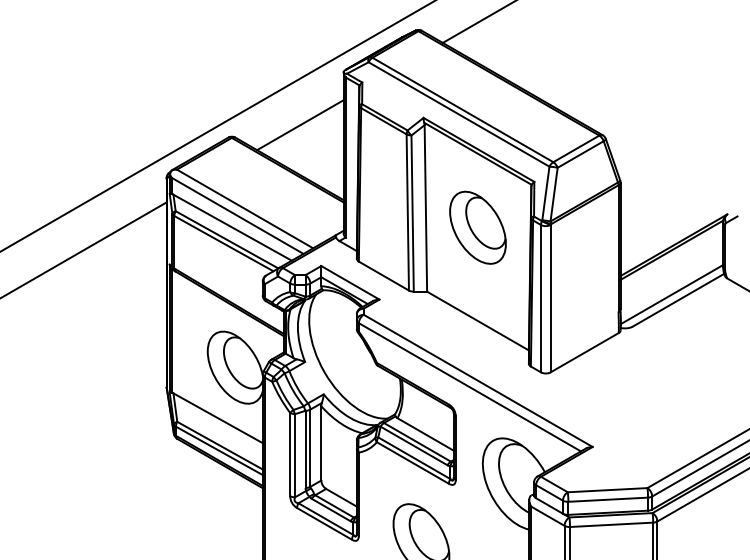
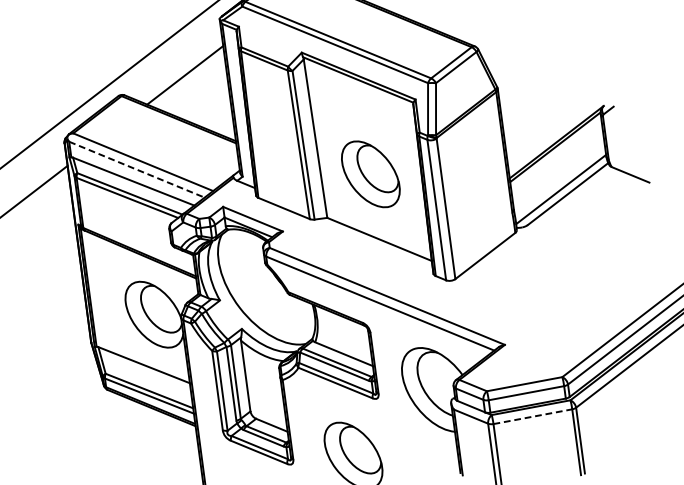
line: (238, 216) -> (137, 170), solid -> dashed
part: (477, 227) -> (370, 174), moved
line: (611, 524) -> (532, 416), solid -> dashed

